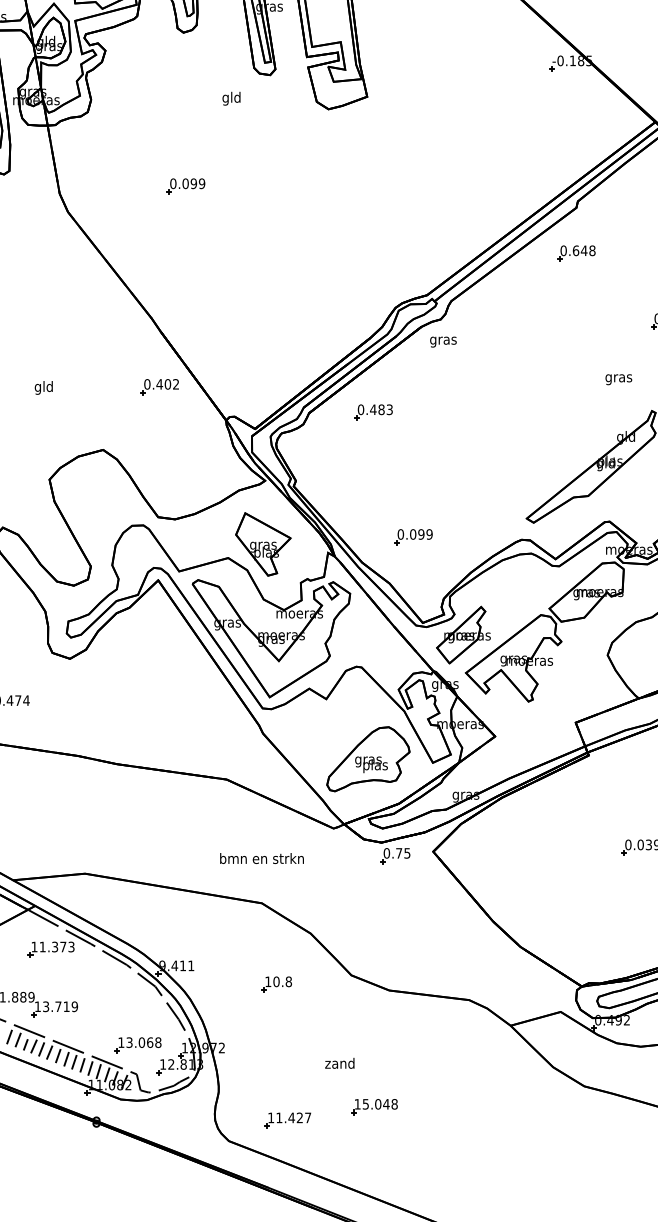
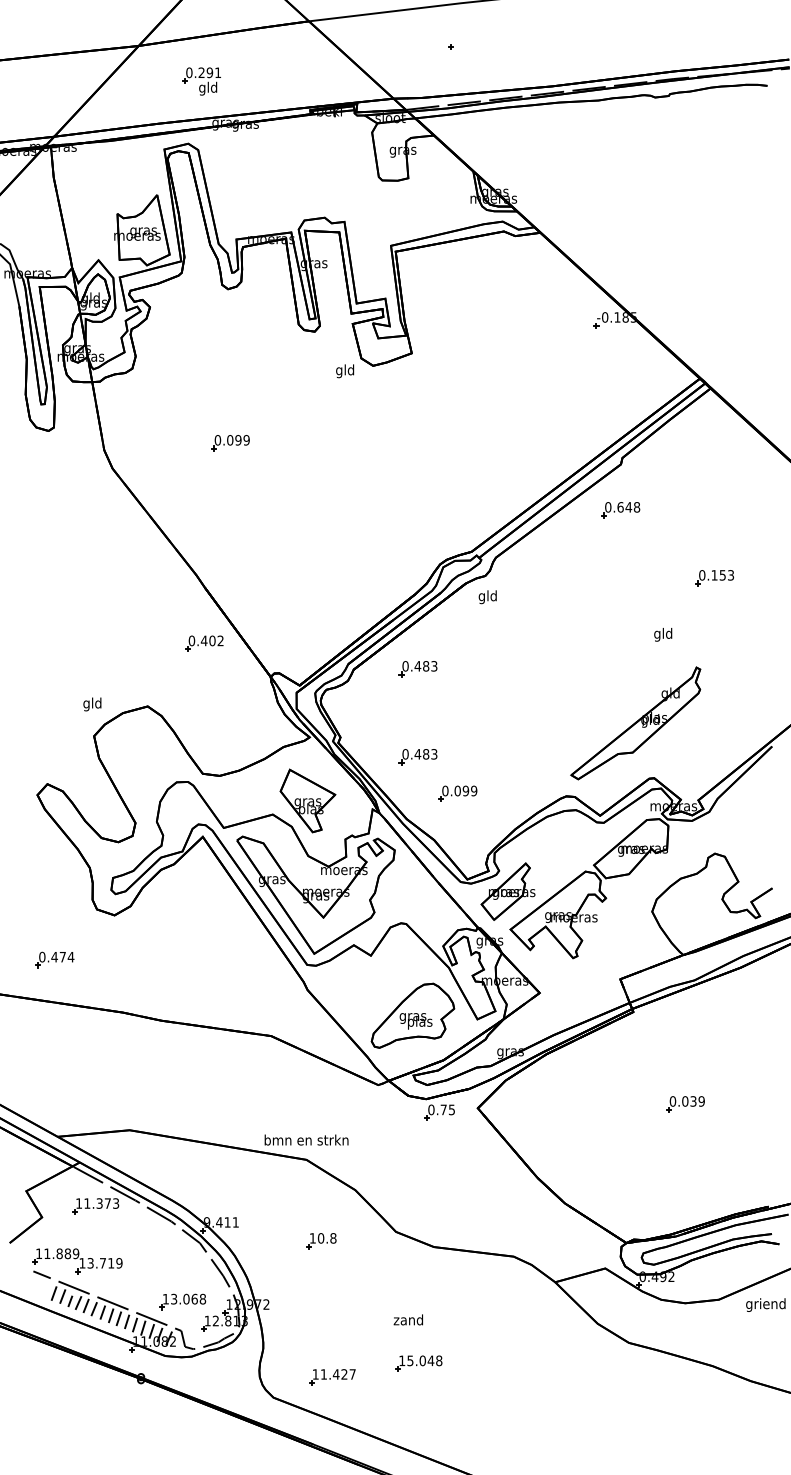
text: (231, 98) -> (345, 371), moved
text: (442, 340) -> (487, 597), gras -> gld
text: (618, 377) -> (663, 634), gras -> gld
text: (43, 387) -> (92, 704), moved
part: (372, 500) -> (417, 757), added
text: (261, 857) -> (306, 1139), moved
text: (338, 1062) -> (407, 1319), moved

